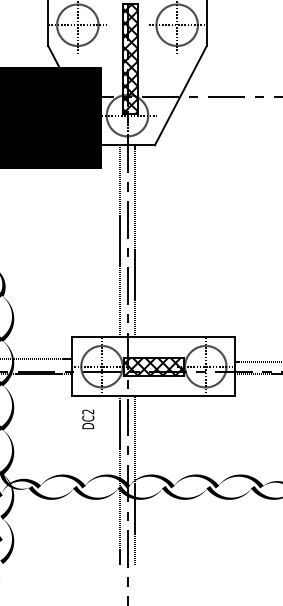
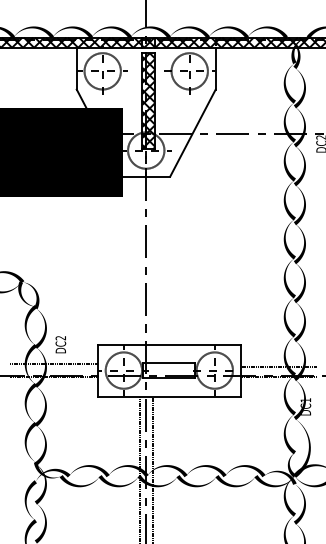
line: (119, 241) -> (139, 260), removed
line: (134, 241) -> (152, 260), removed
hatch: (154, 366) -> (169, 370), removed
text: (87, 419) -> (60, 344), moved

